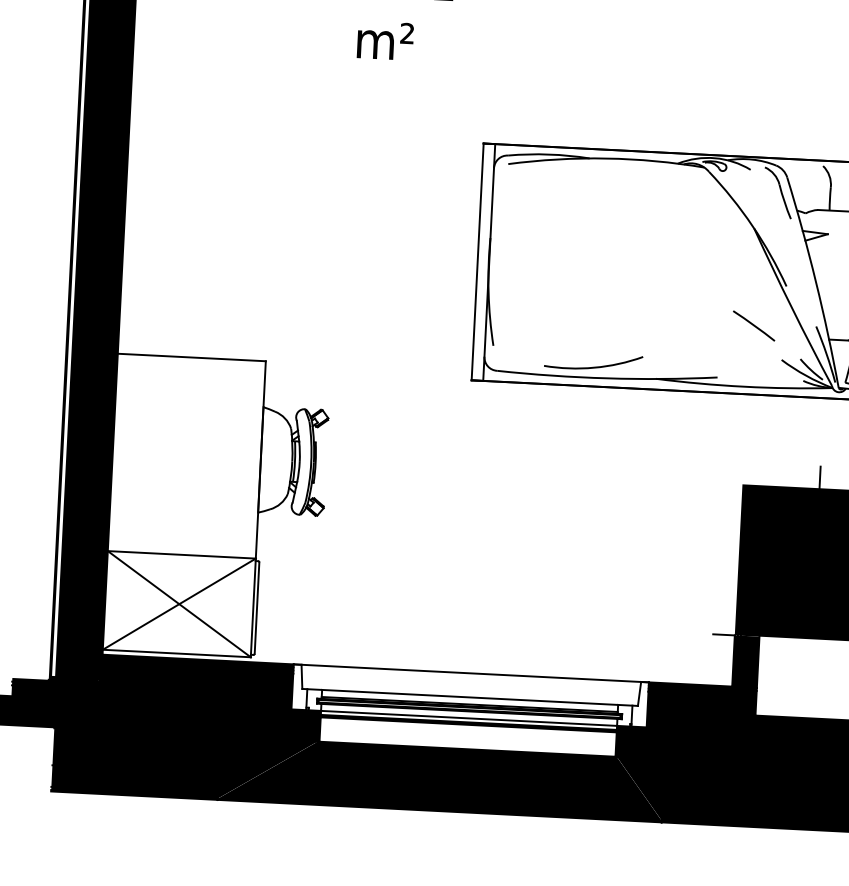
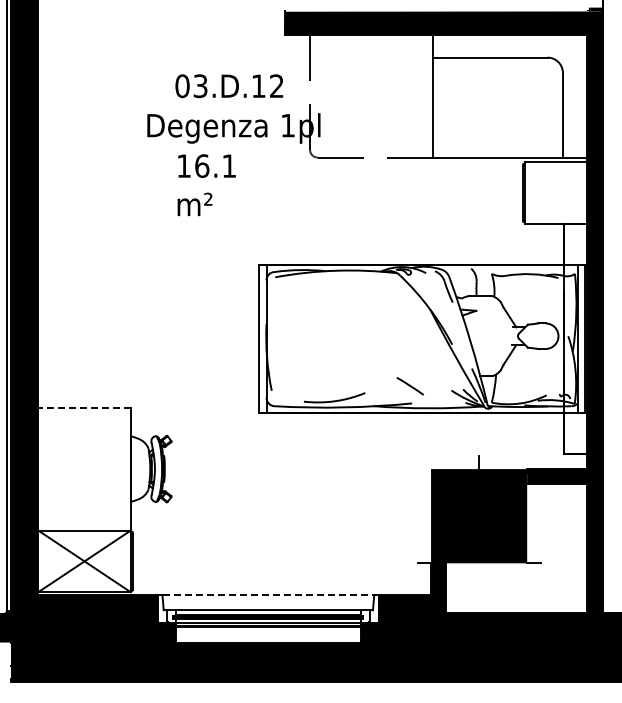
line: (752, 326) -> (409, 386), moved
line: (191, 357) -> (84, 407), solid -> dashed
line: (471, 673) -> (268, 595), solid -> dashed

